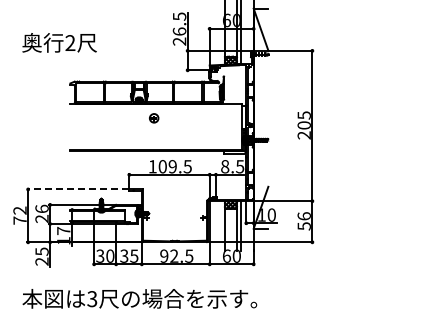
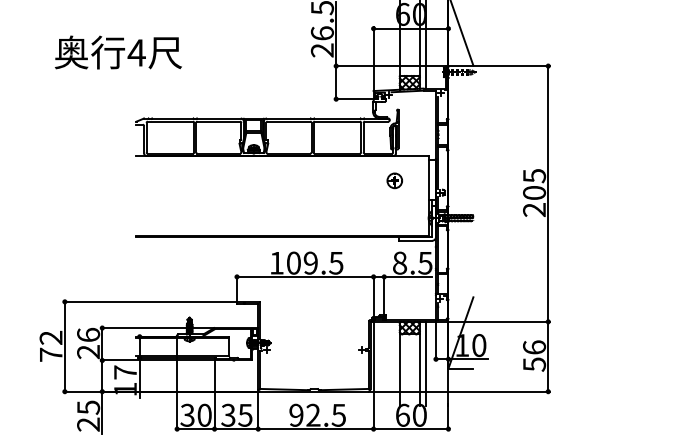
text: (70, 42) -> (136, 51), 2 -> 4
part: (154, 118) -> (395, 181), moved
line: (78, 189) -> (150, 301), dashed -> solid

